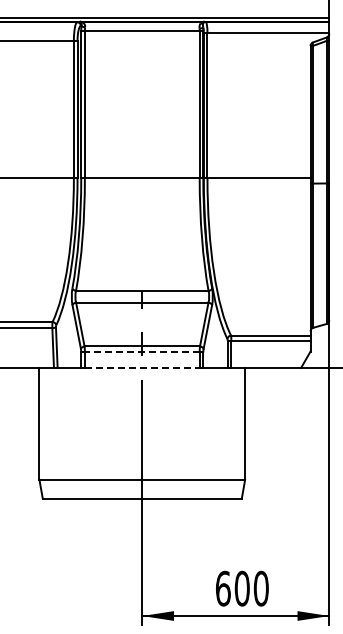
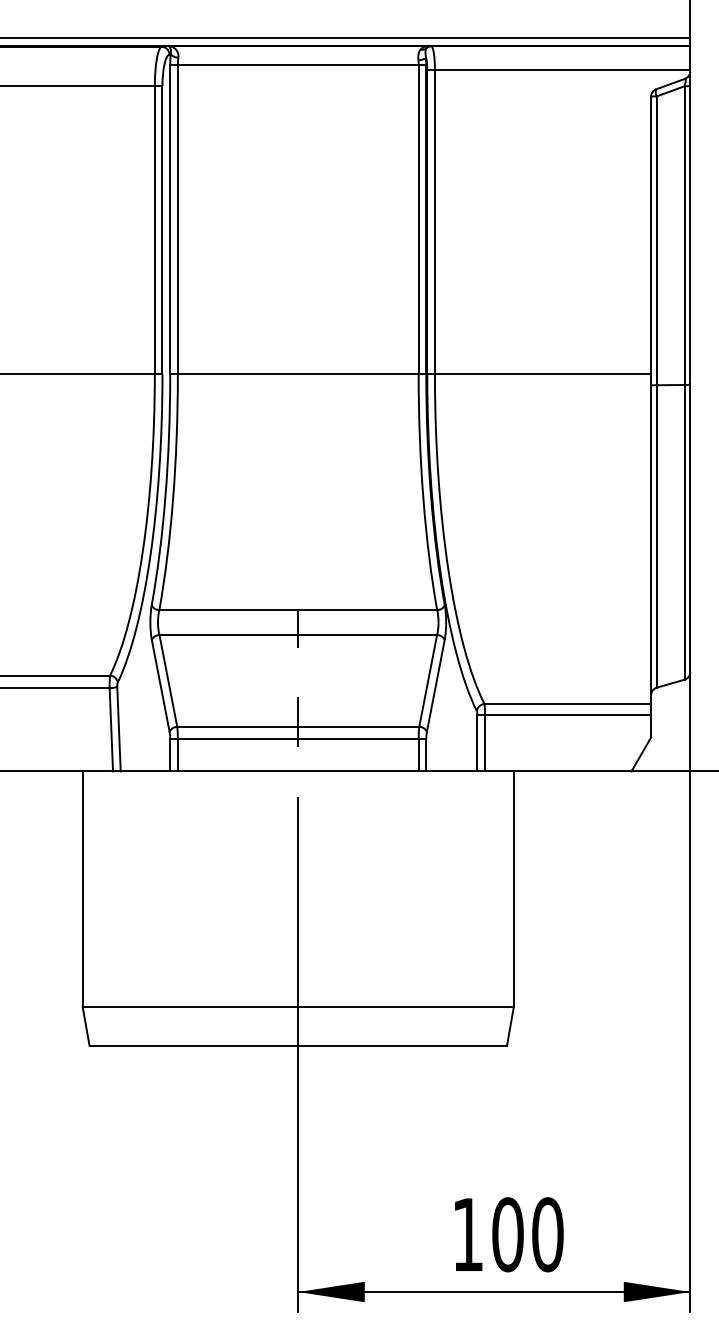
line: (141, 352) -> (296, 739), dashed -> solid
line: (142, 367) -> (298, 770), dashed -> solid
text: (223, 588) -> (468, 1234), 600 -> 100

